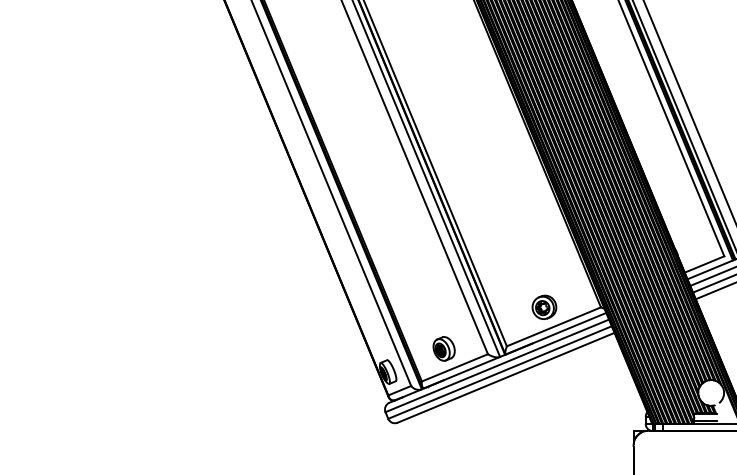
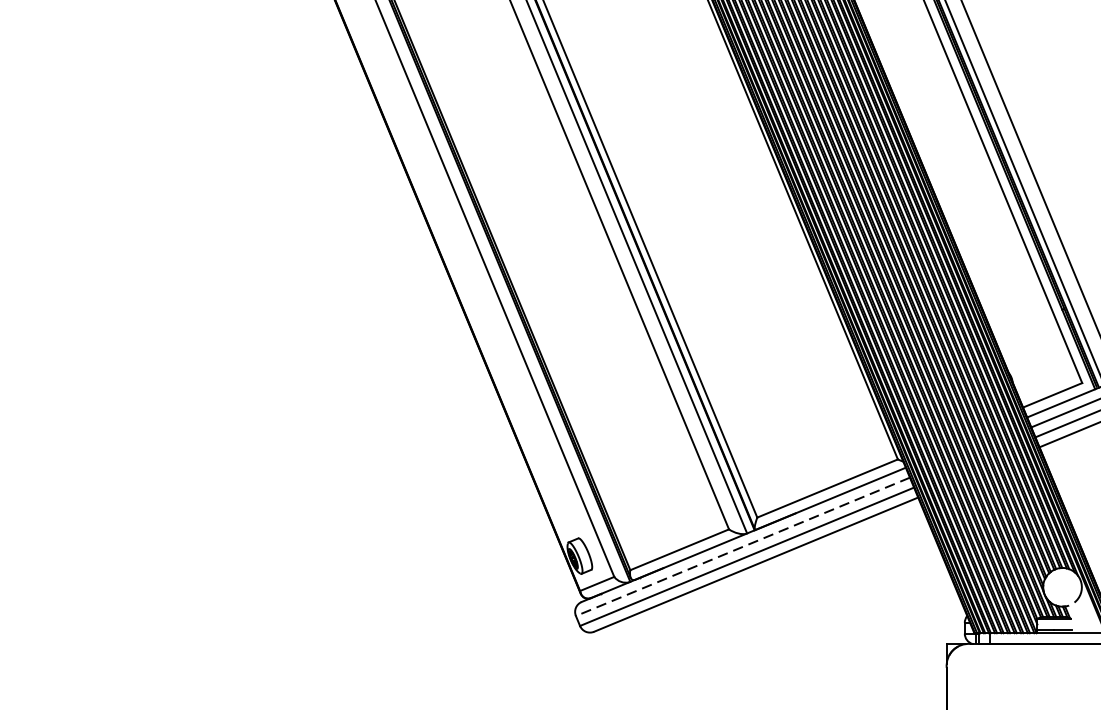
part: (544, 306) -> (813, 458), removed
part: (443, 348) -> (662, 520), removed
line: (497, 365) -> (743, 546), solid -> dashed

